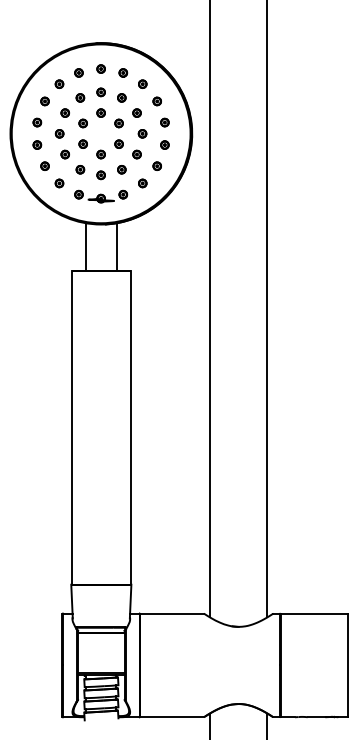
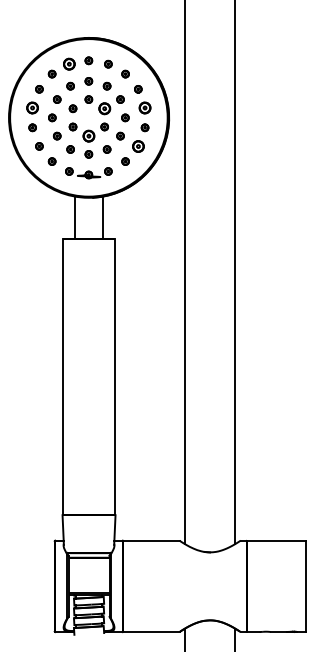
part: (78, 72) -> (68, 63), size x1.6
part: (37, 122) -> (32, 107), size x1.6
part: (164, 122) -> (144, 107), size x1.6
part: (118, 123) -> (104, 108), size x1.6
part: (100, 154) -> (88, 136), size x1.6
part: (156, 165) -> (137, 145), size x1.6

